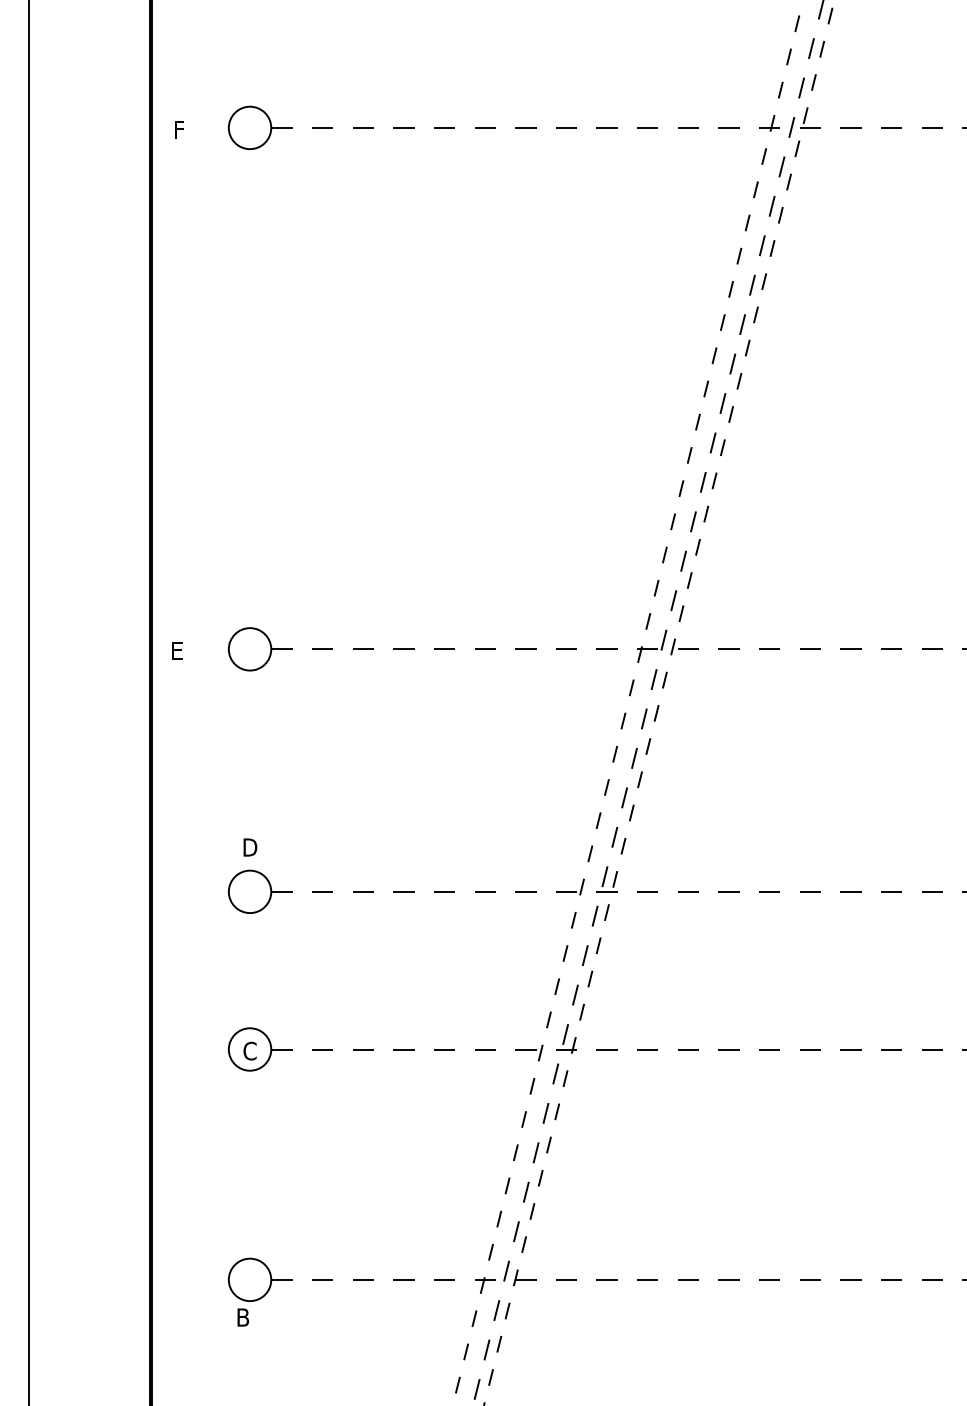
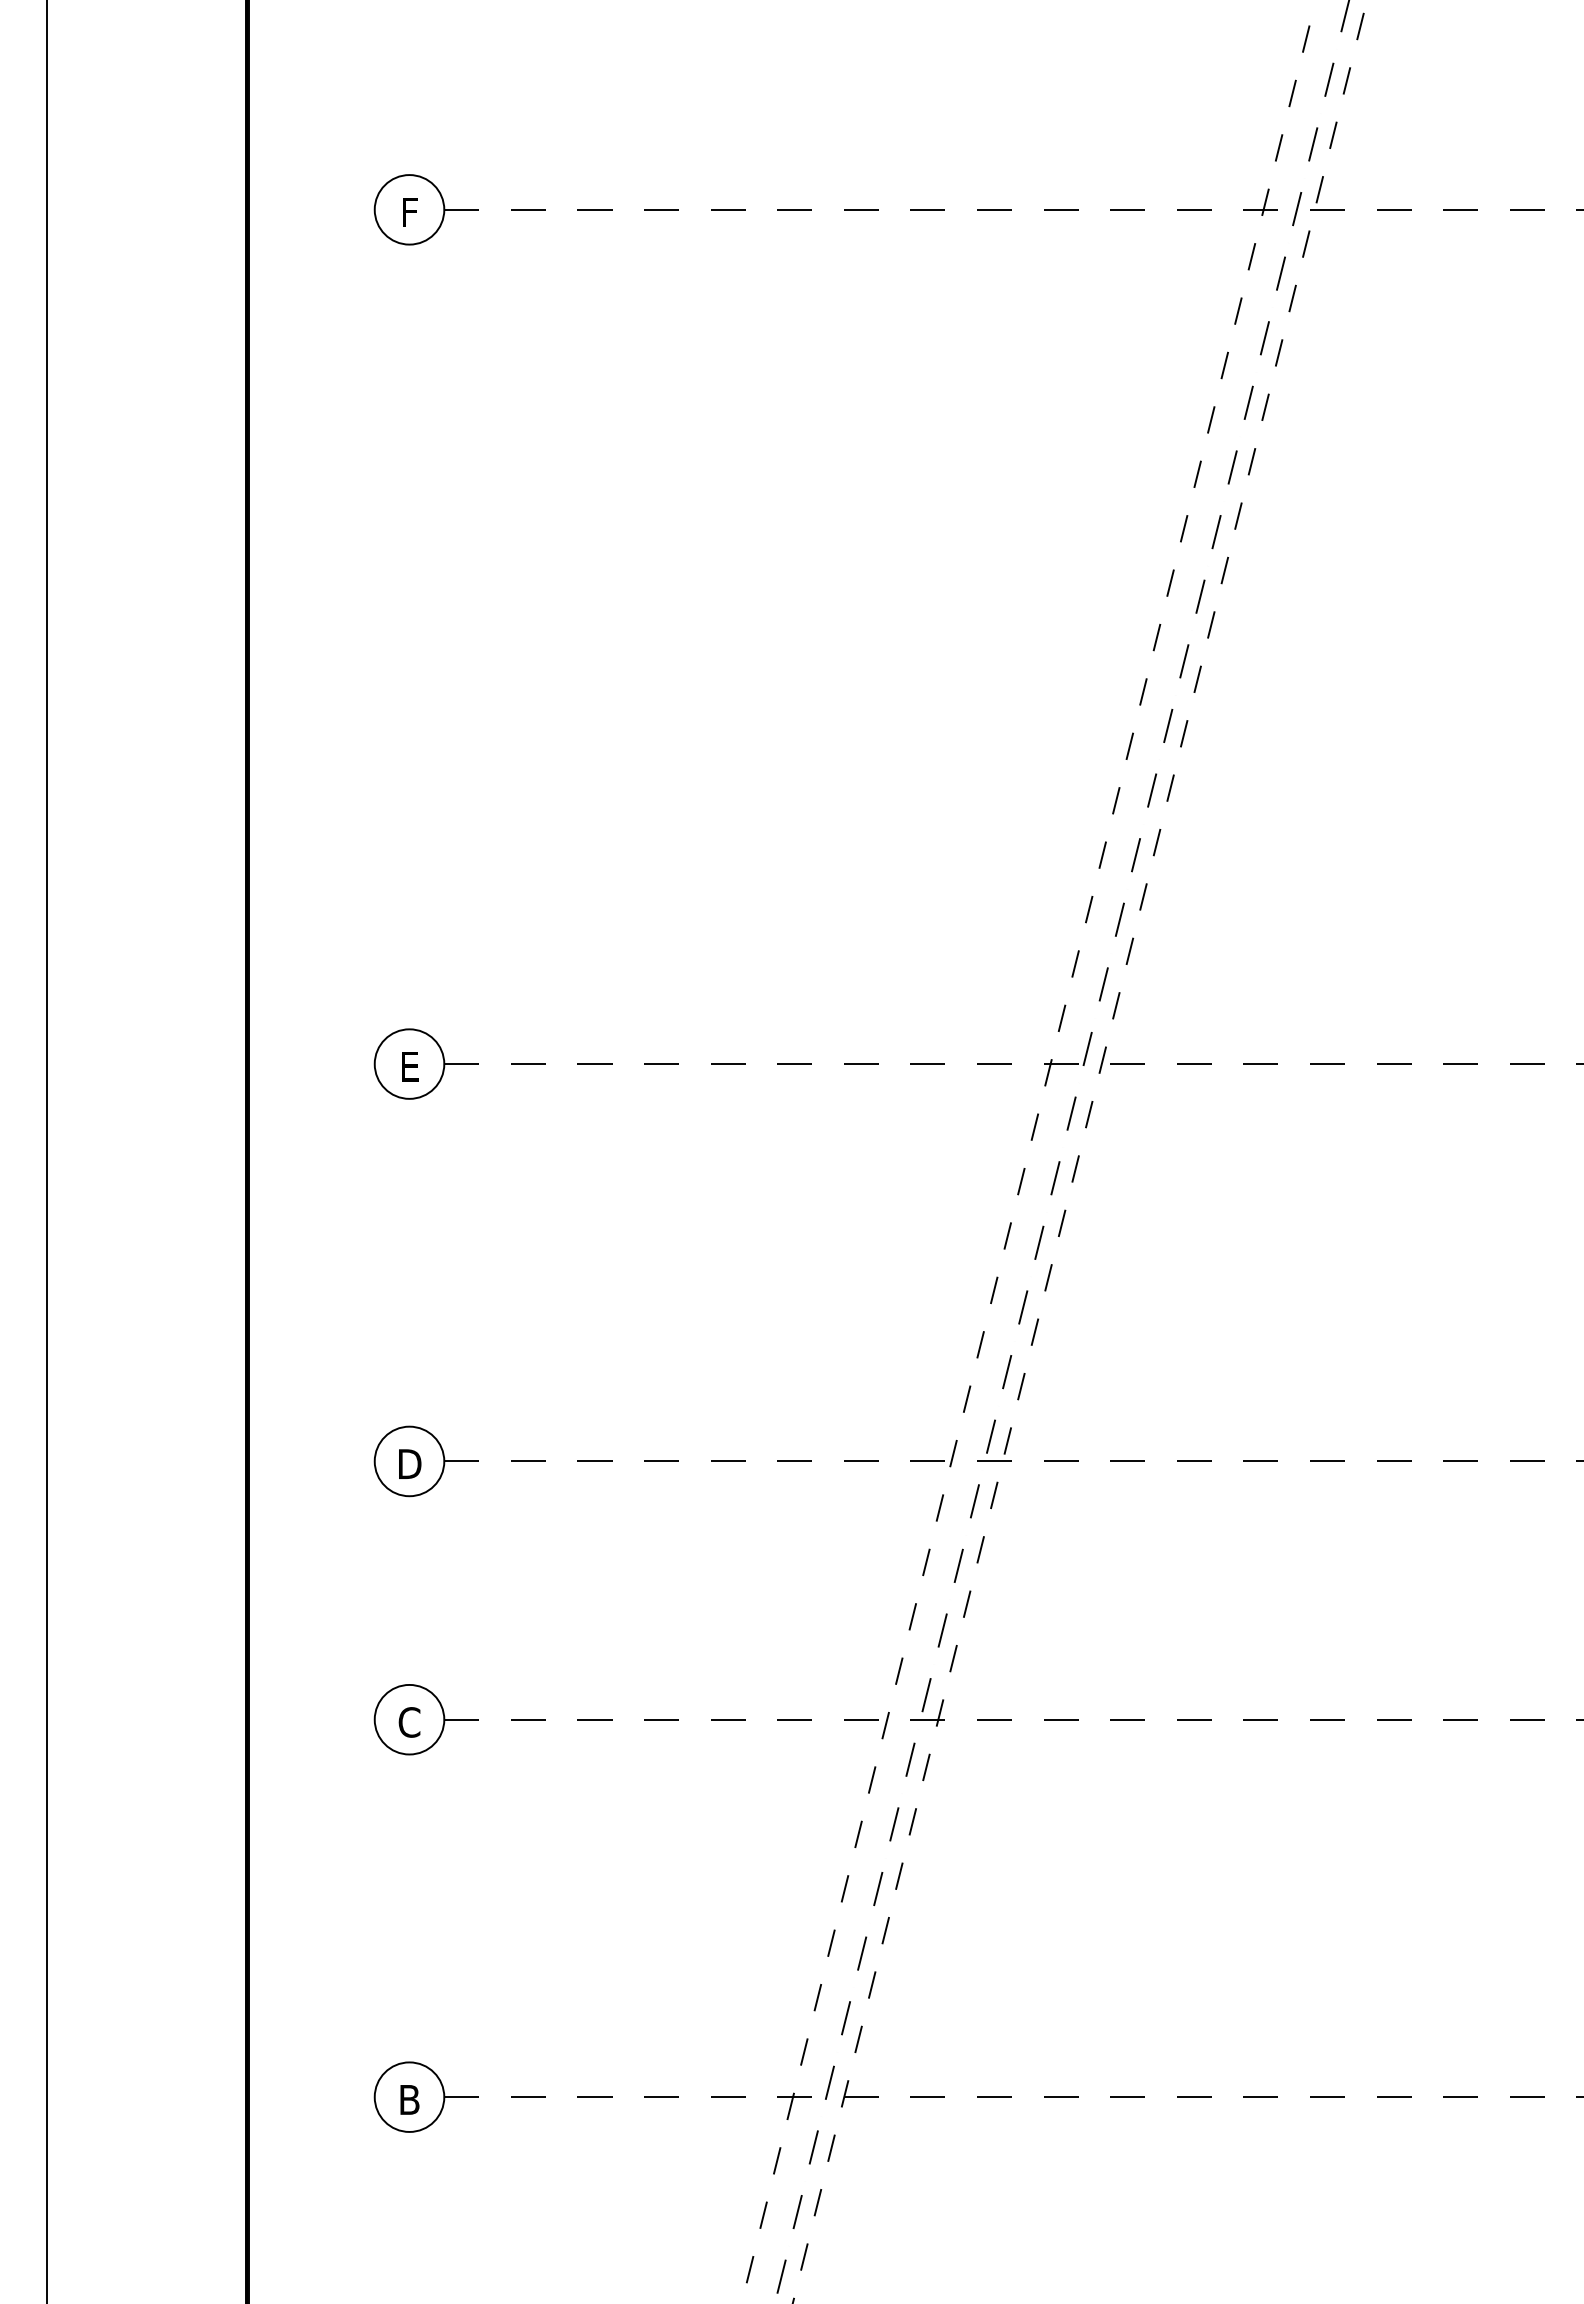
text: (179, 129) -> (410, 212), moved
text: (177, 650) -> (410, 1065), moved
text: (250, 847) -> (410, 1464), moved
text: (243, 1317) -> (410, 2099), moved

